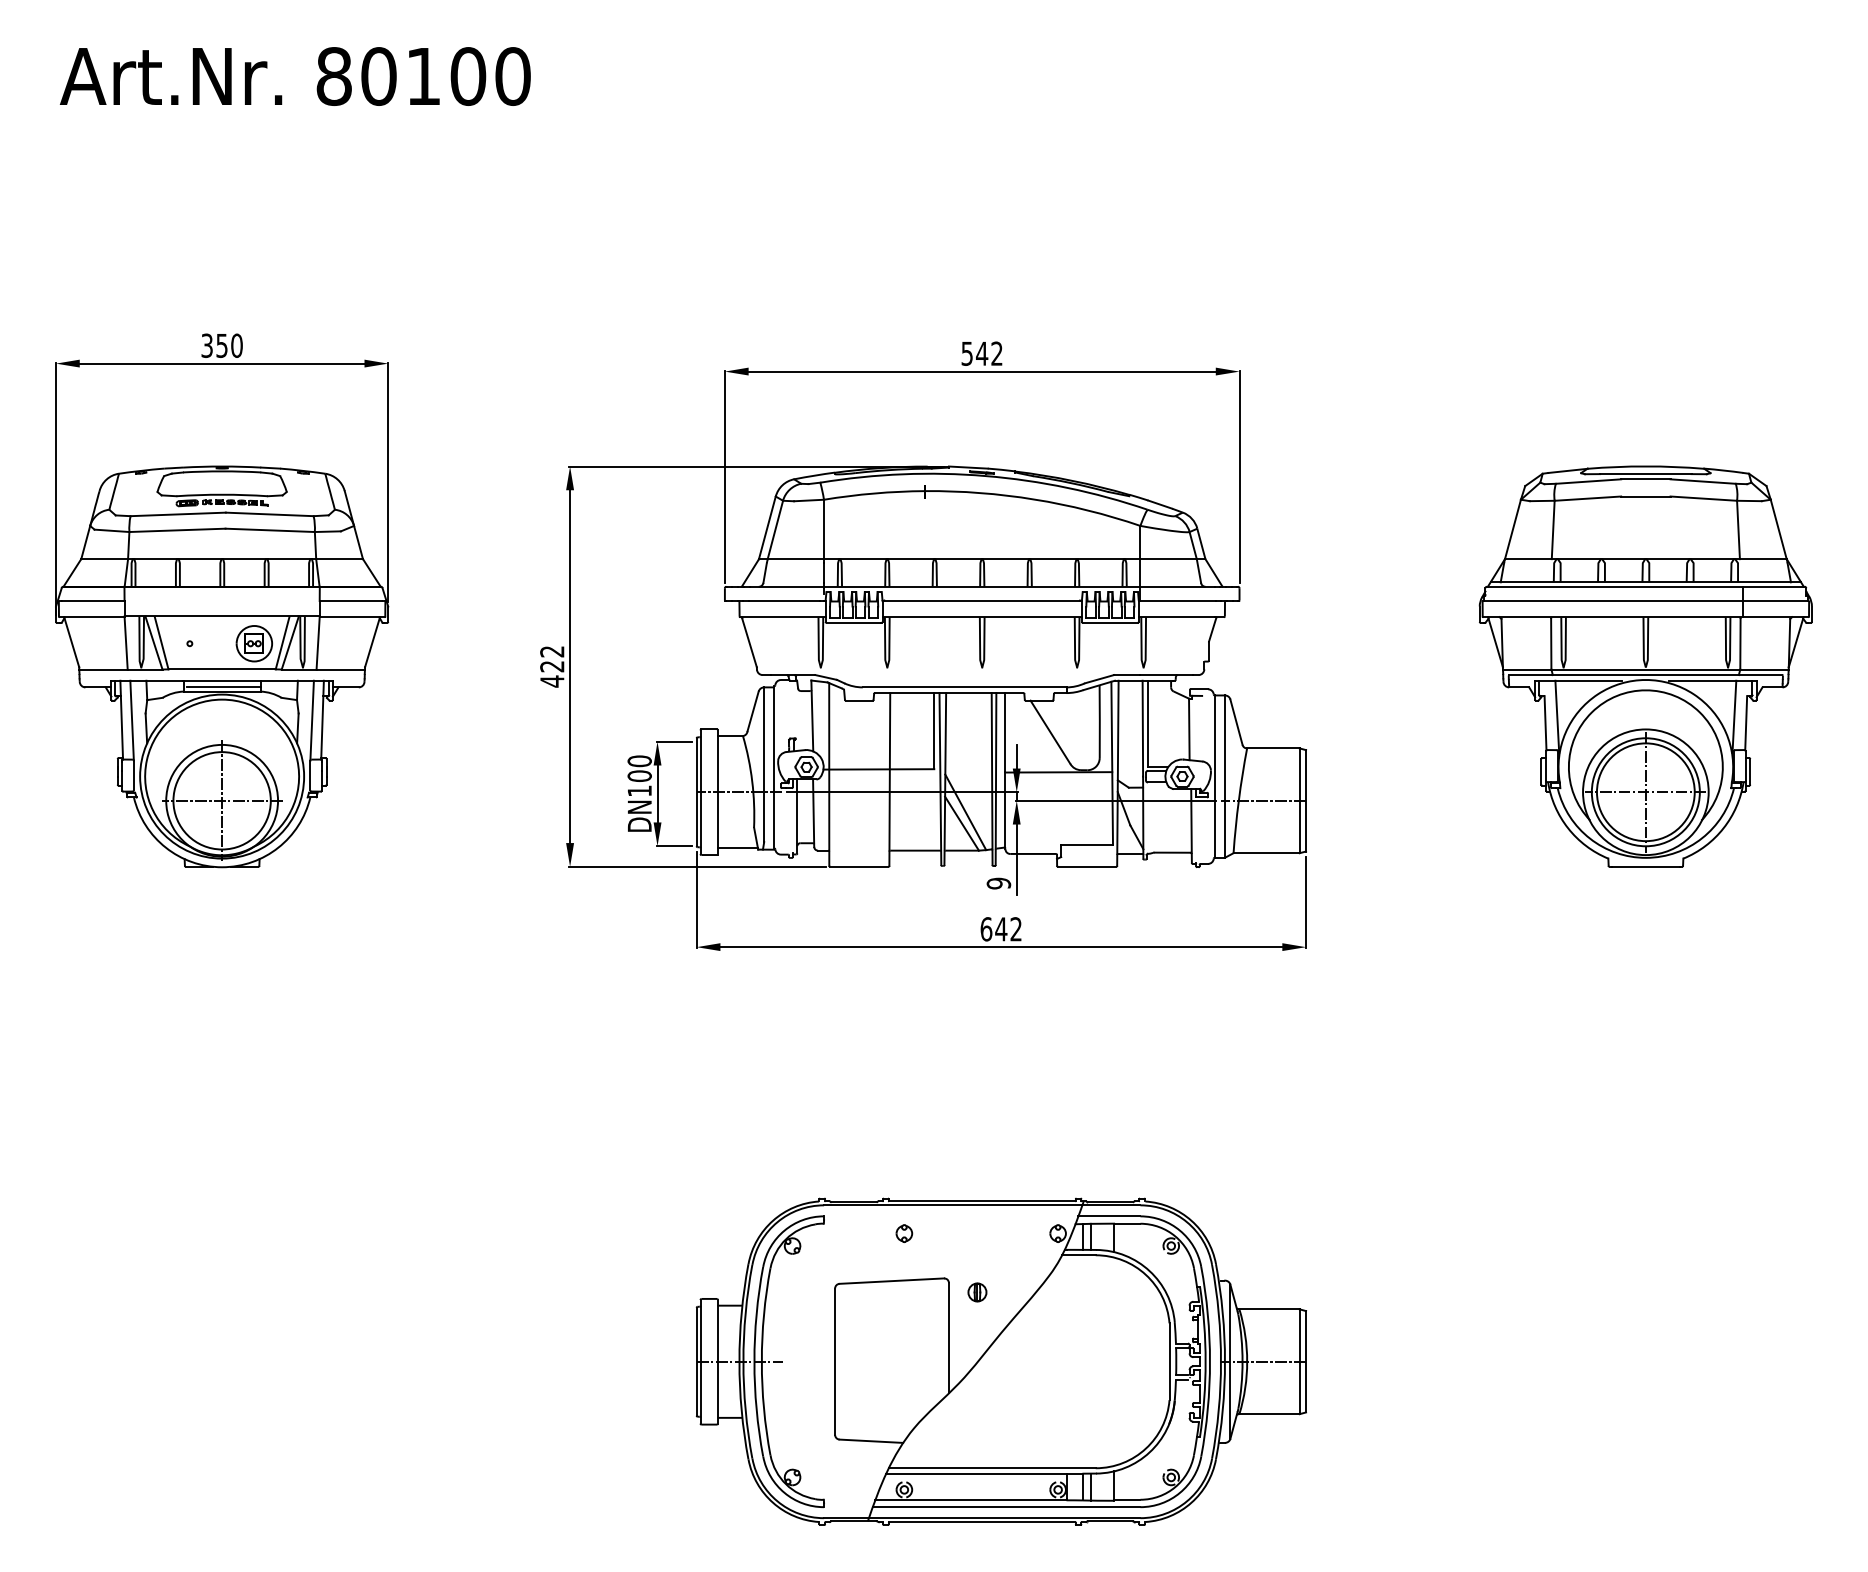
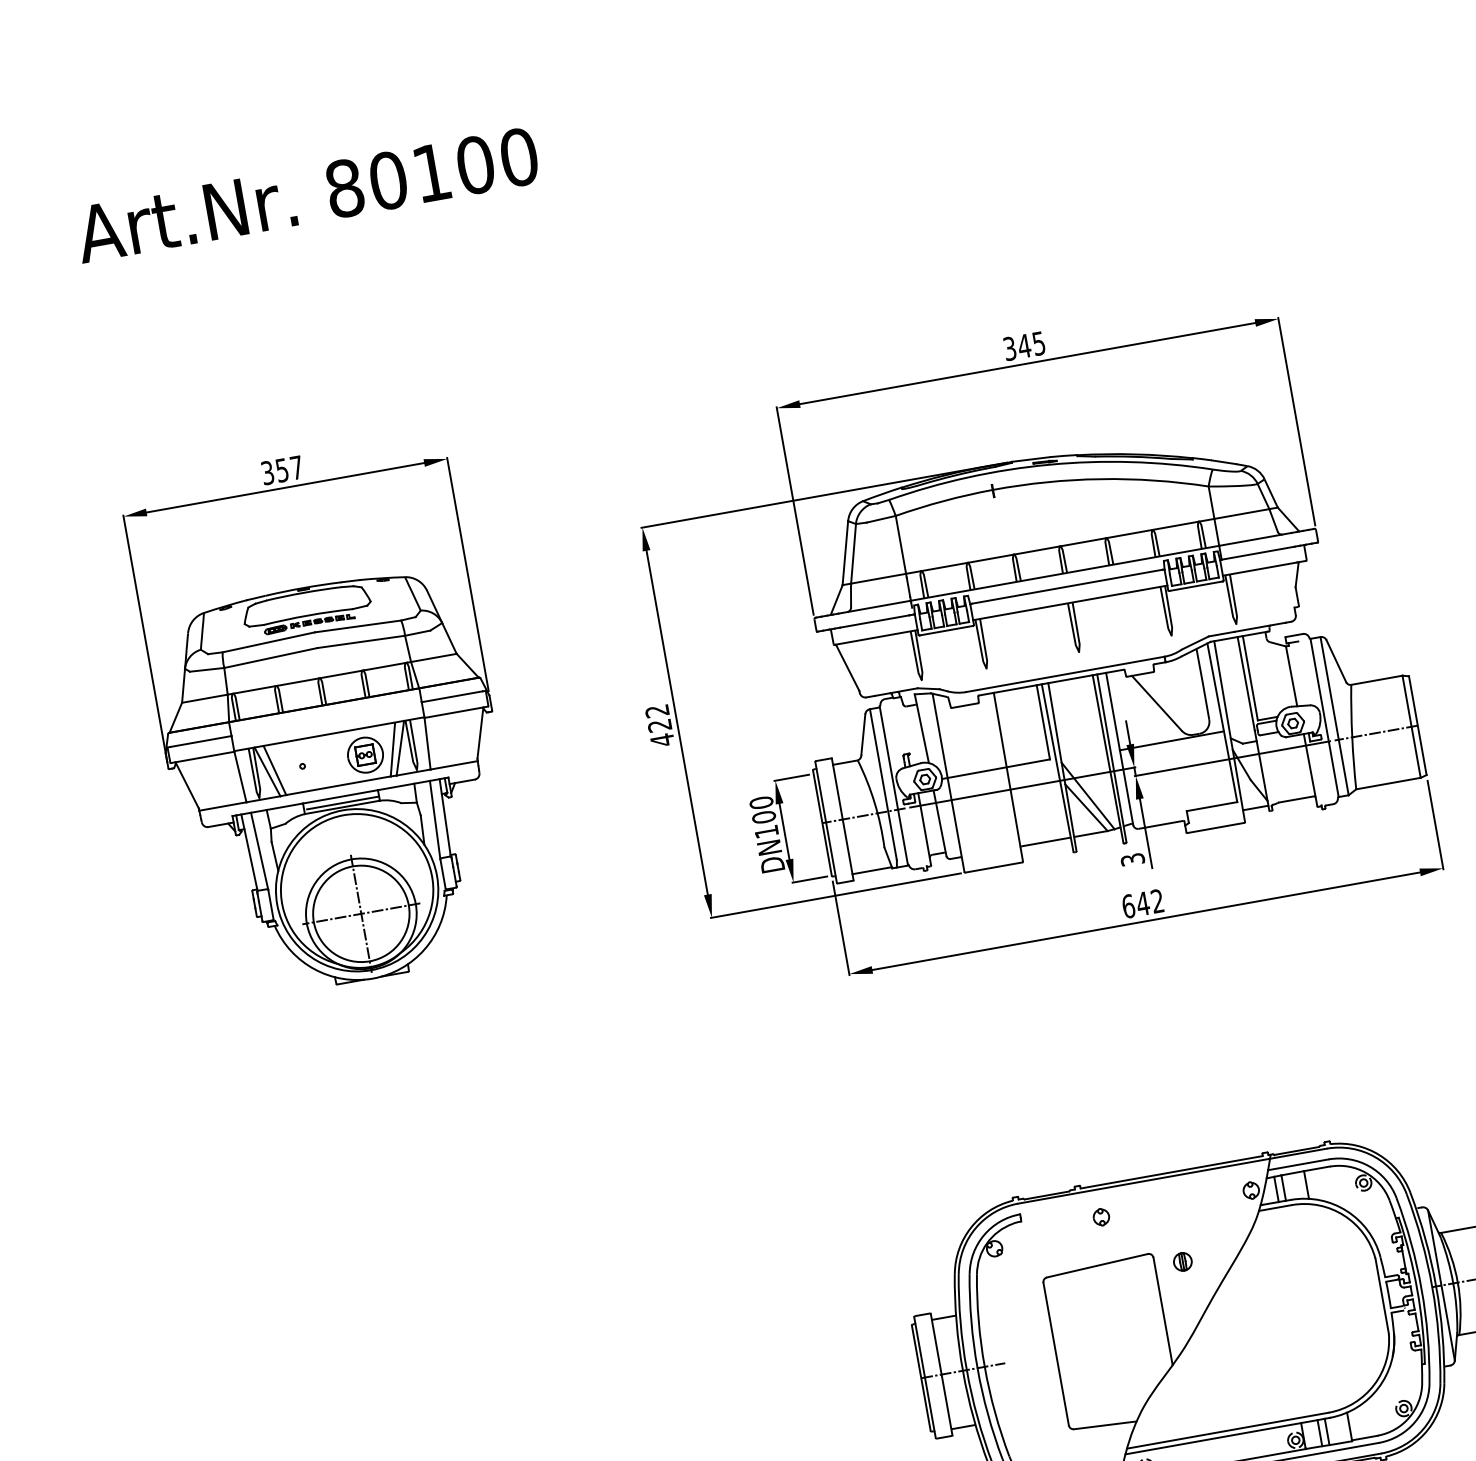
text: (236, 345) -> (296, 467), 350 -> 357
text: (982, 353) -> (1024, 345), 542 -> 345
text: (998, 883) -> (1132, 859), 9 -> 3

